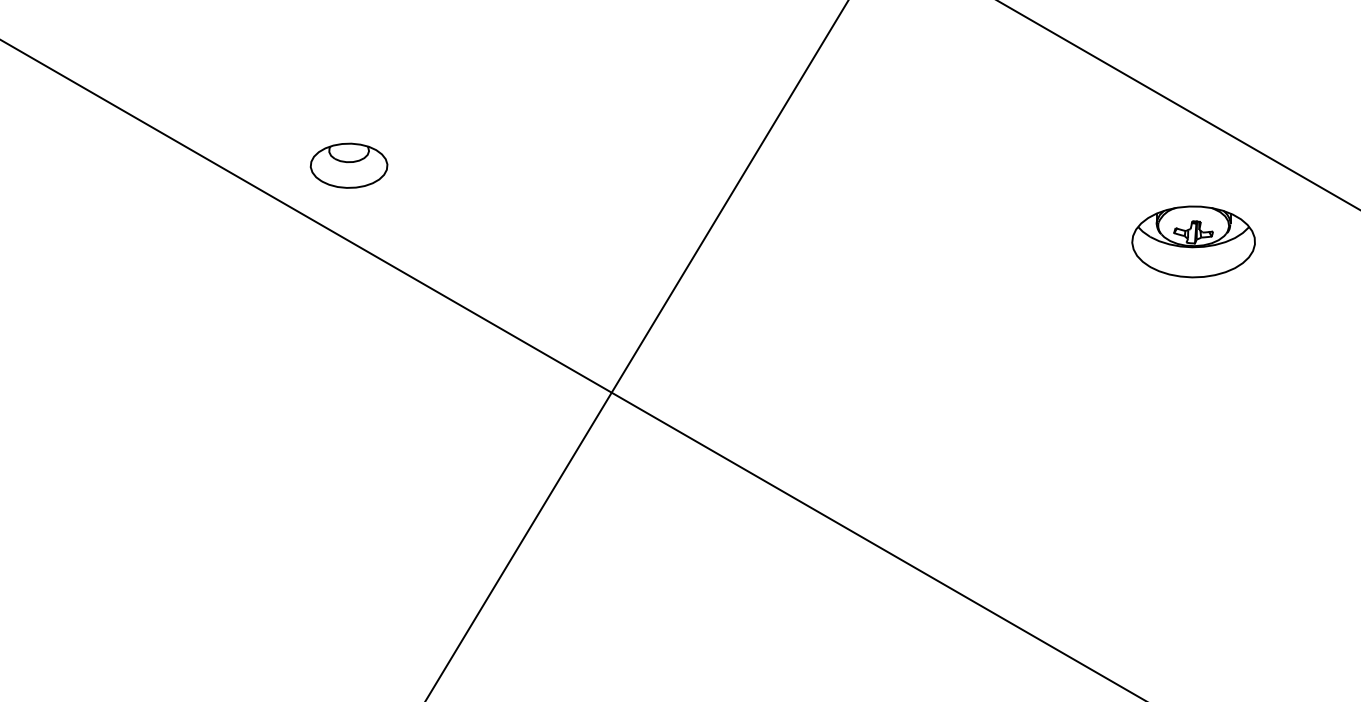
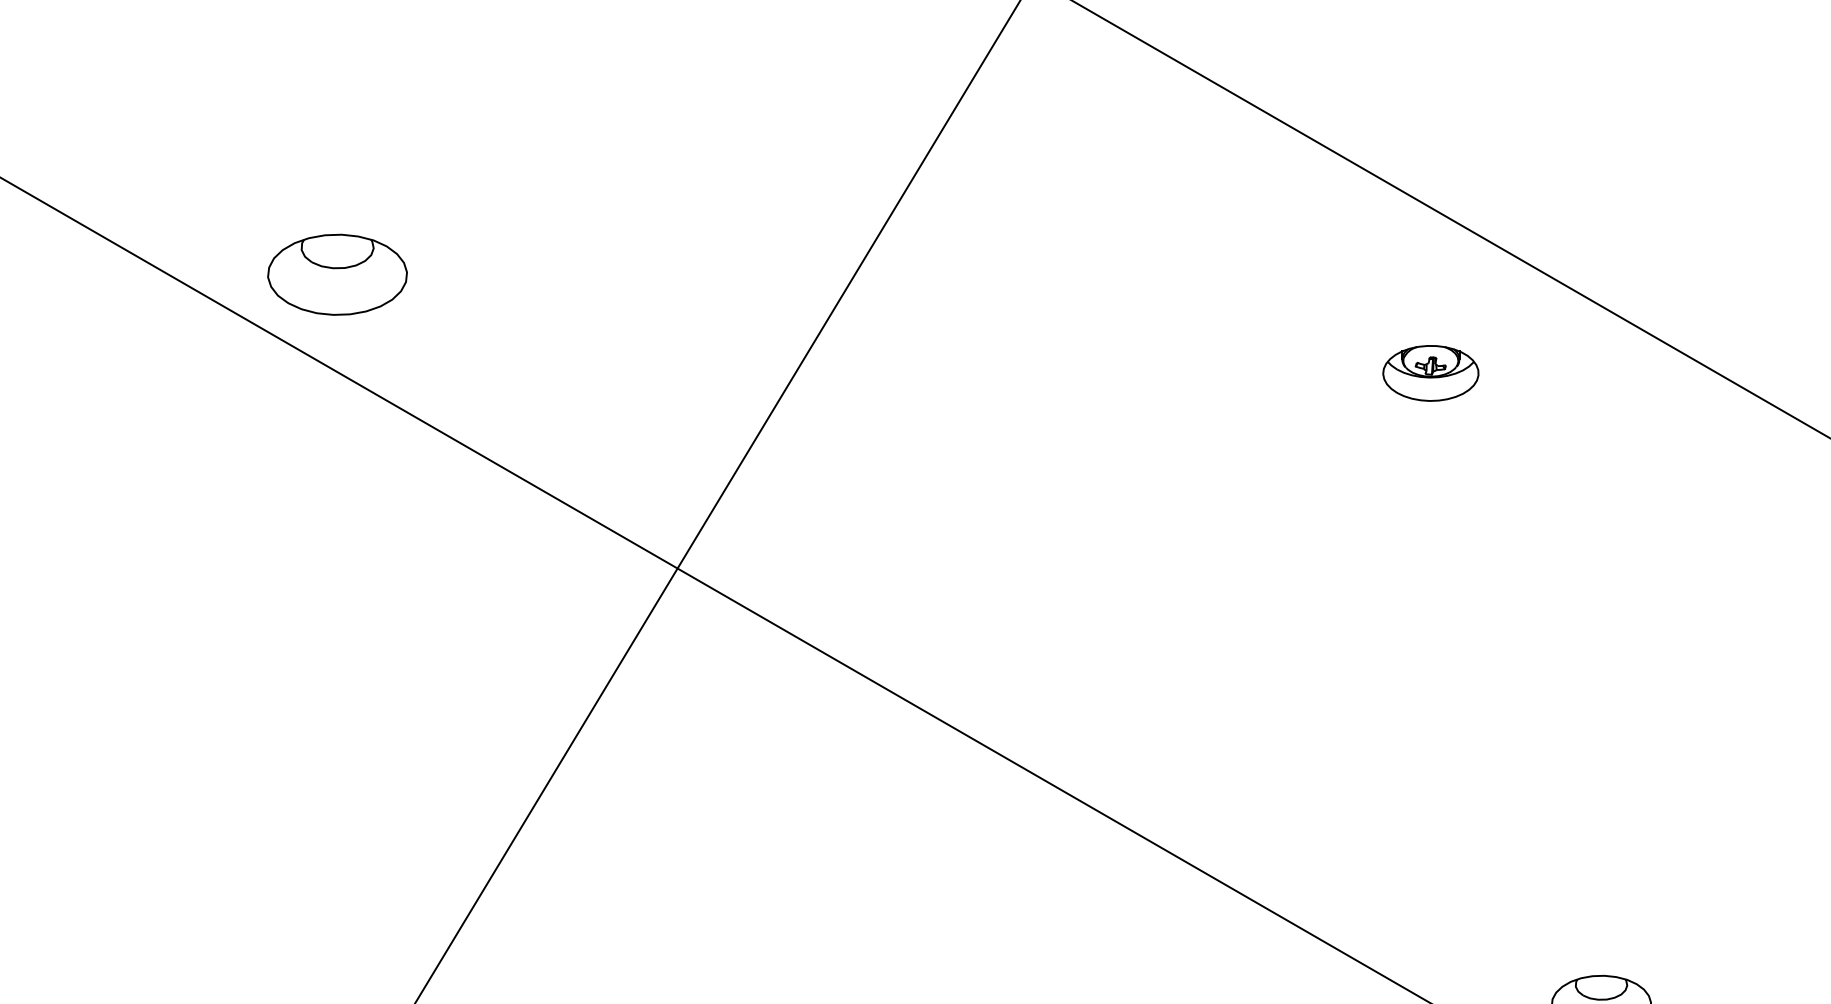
part: (348, 165) -> (337, 274), size x1.4
part: (1193, 242) -> (1430, 373), size x0.6

